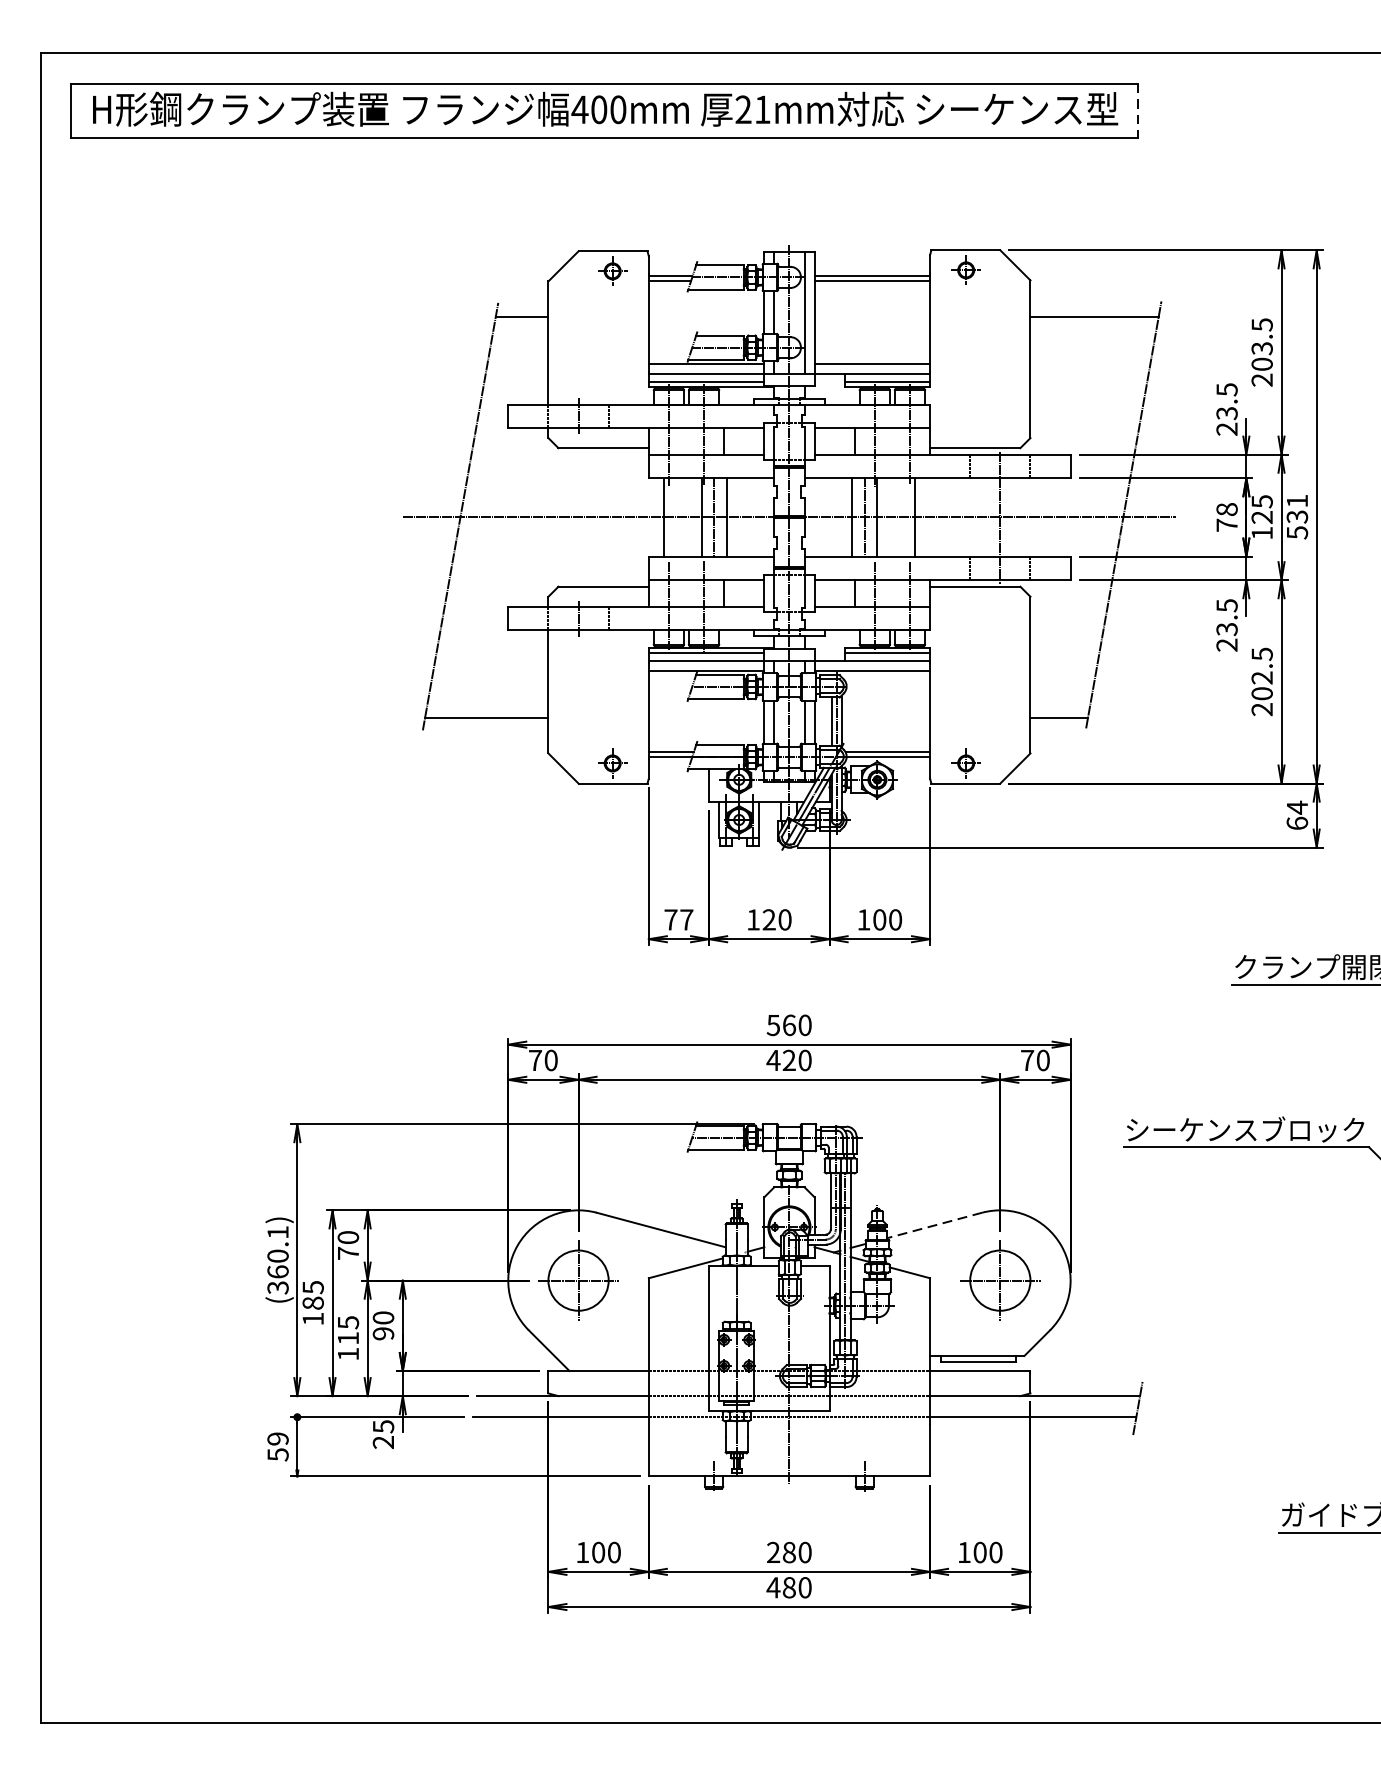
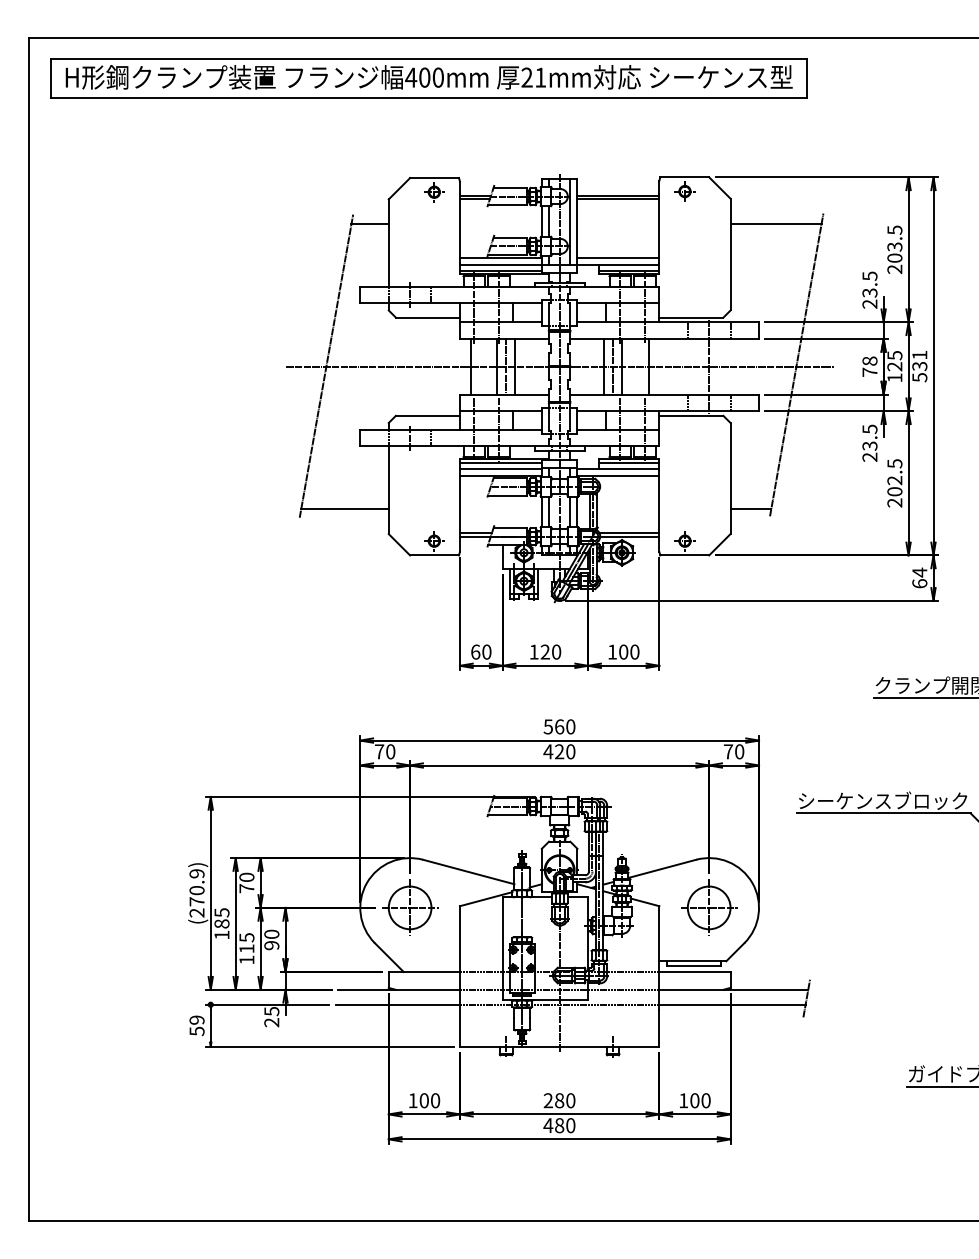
line: (1137, 110) -> (806, 78), dashed -> solid
text: (679, 919) -> (481, 651), 77 -> 60
line: (933, 1225) -> (661, 868), dashed -> solid
text: (277, 1260) -> (196, 893), (360.1) -> (270.9)

